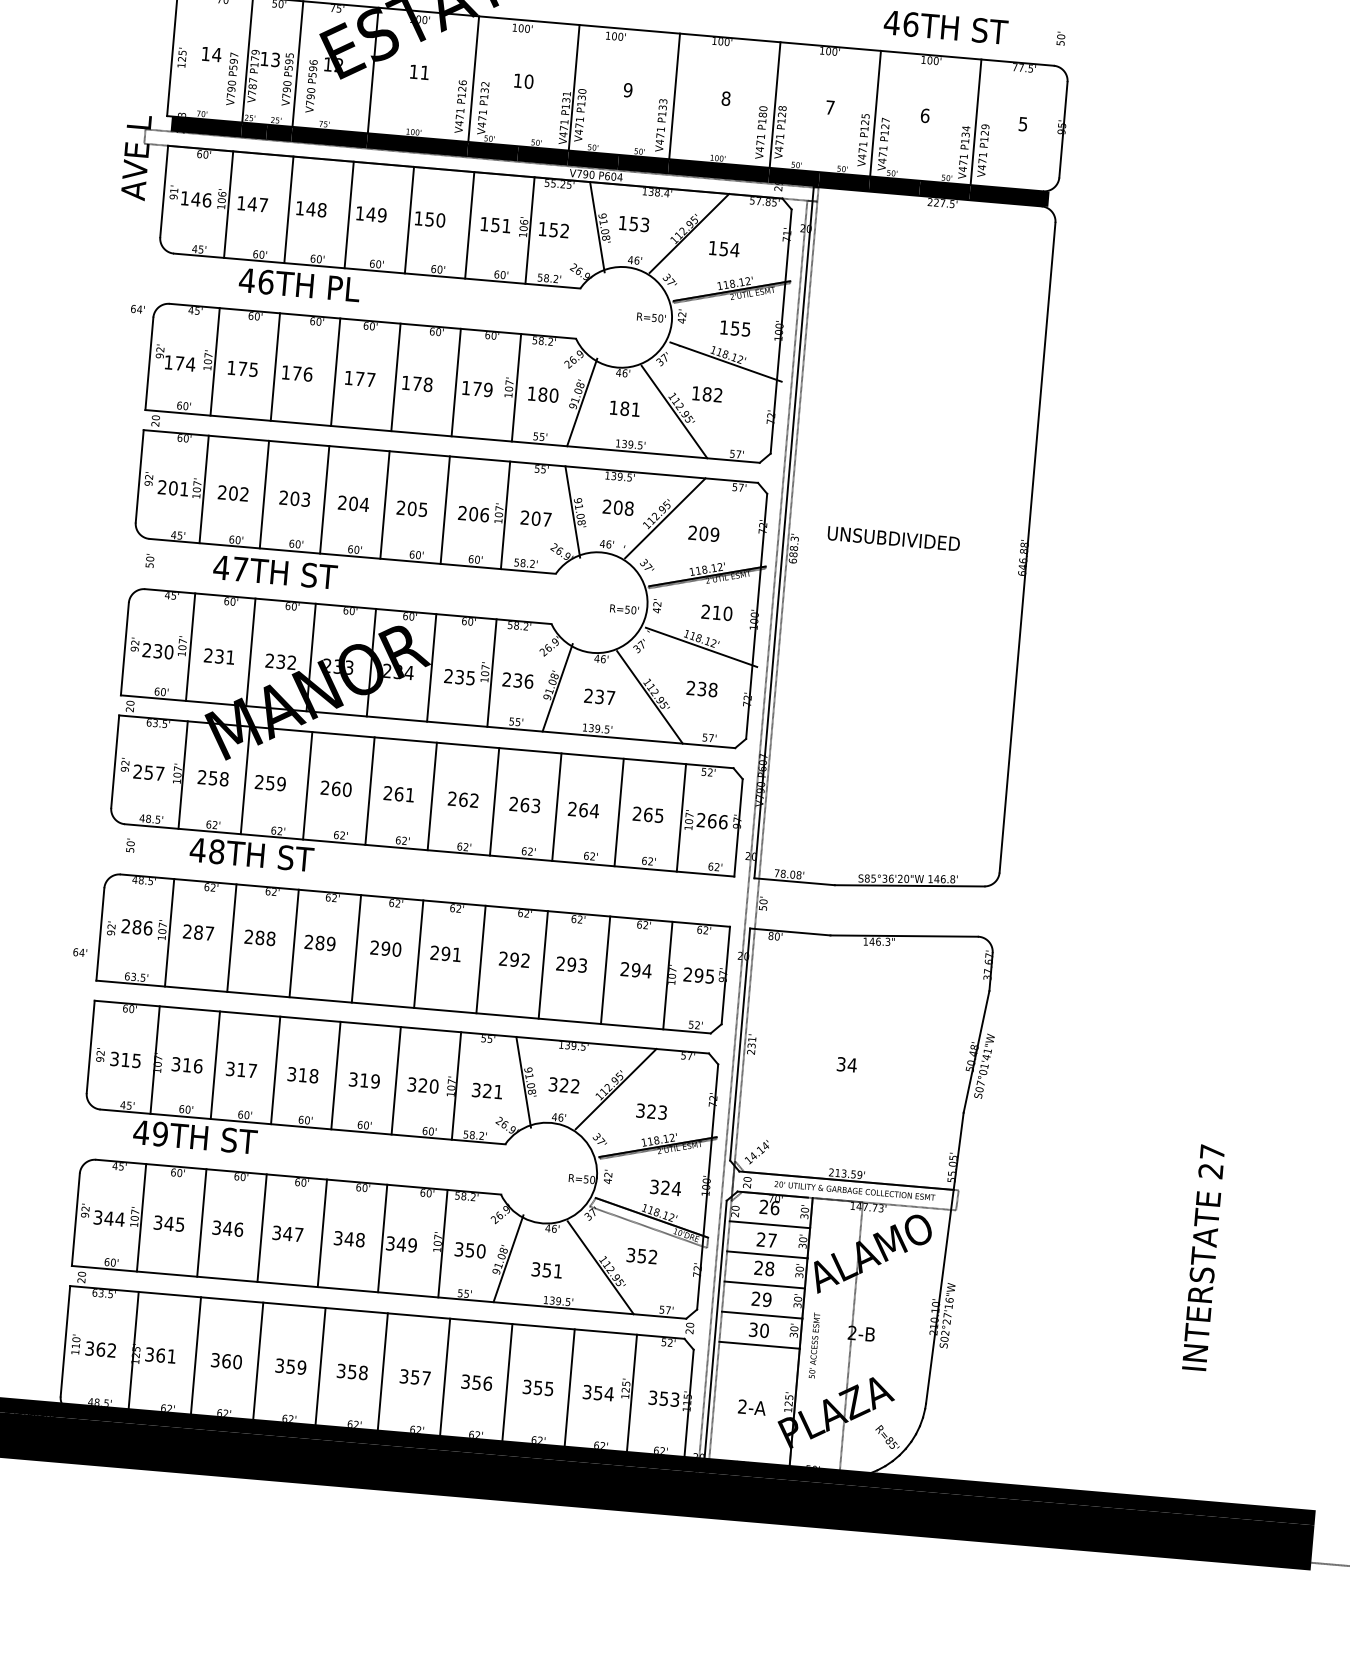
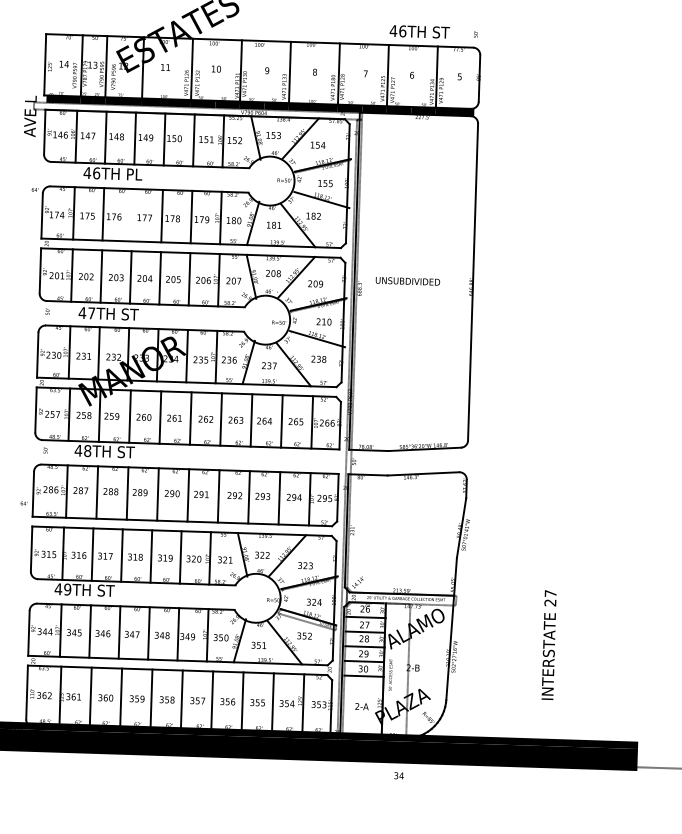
line: (335, 372) -> (132, 215), removed
text: (845, 1064) -> (398, 775), moved
text: (1202, 1256) -> (548, 644), moved

